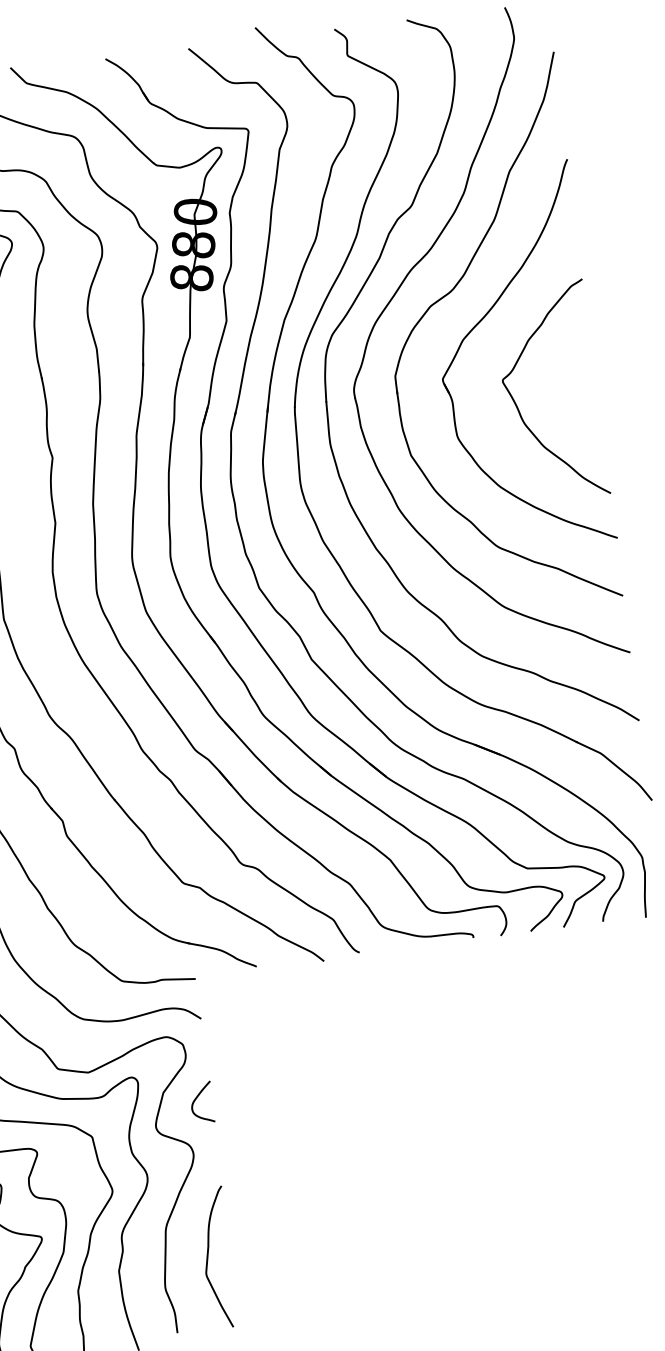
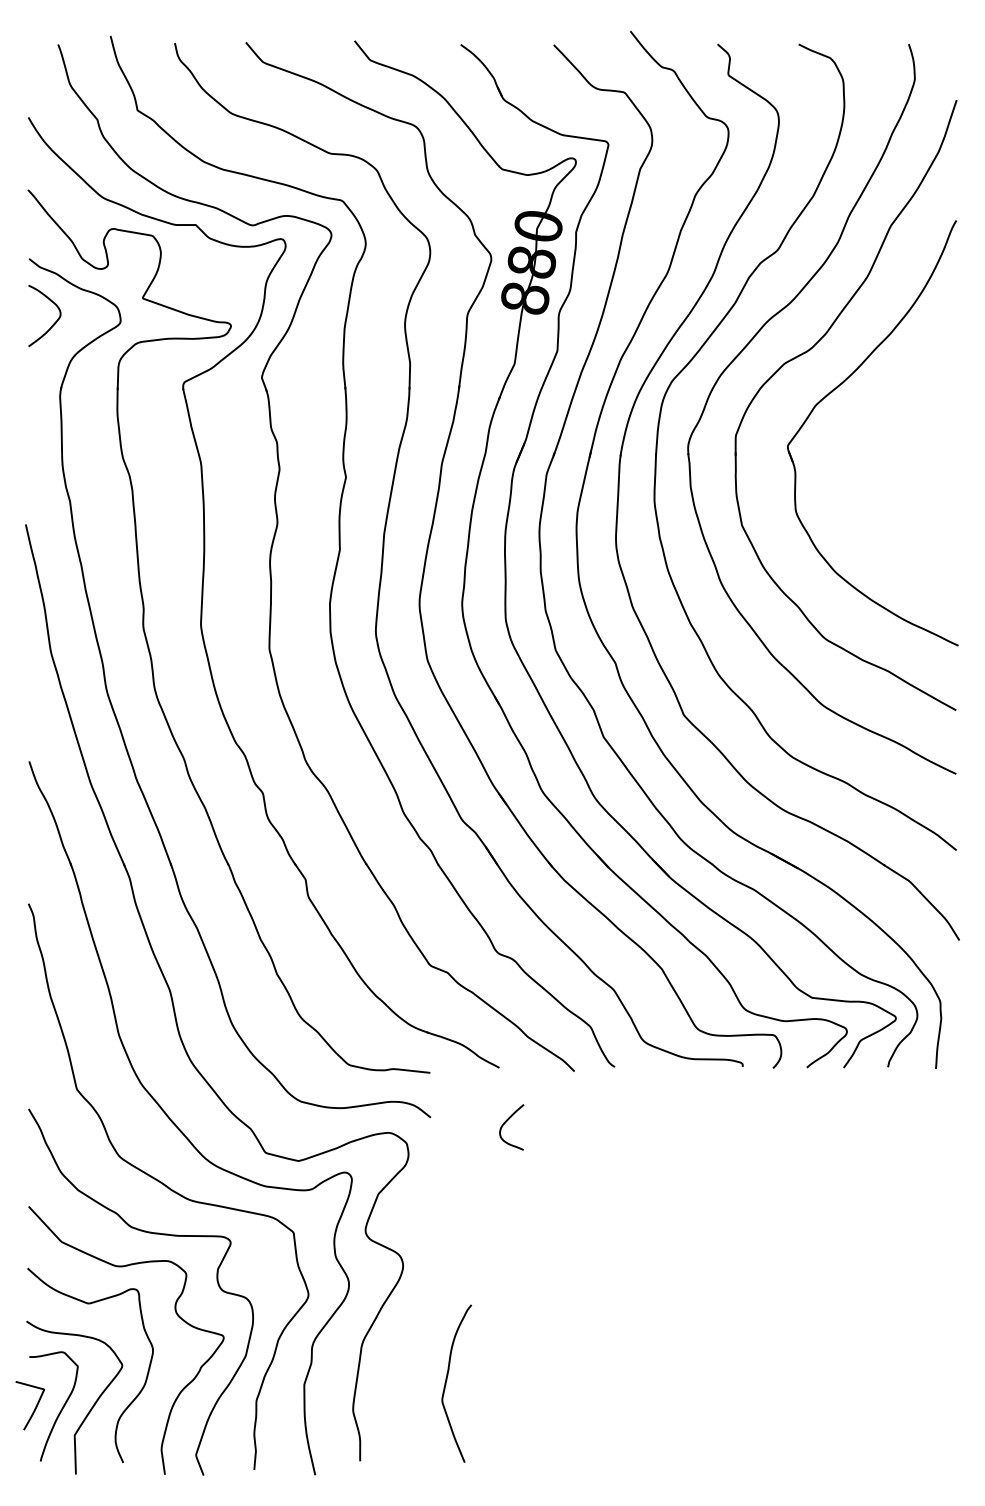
part: (518, 408) -> (867, 488), removed
curve: (196, 1098) -> (506, 1122), moved
curve: (208, 1256) -> (447, 1380), moved

